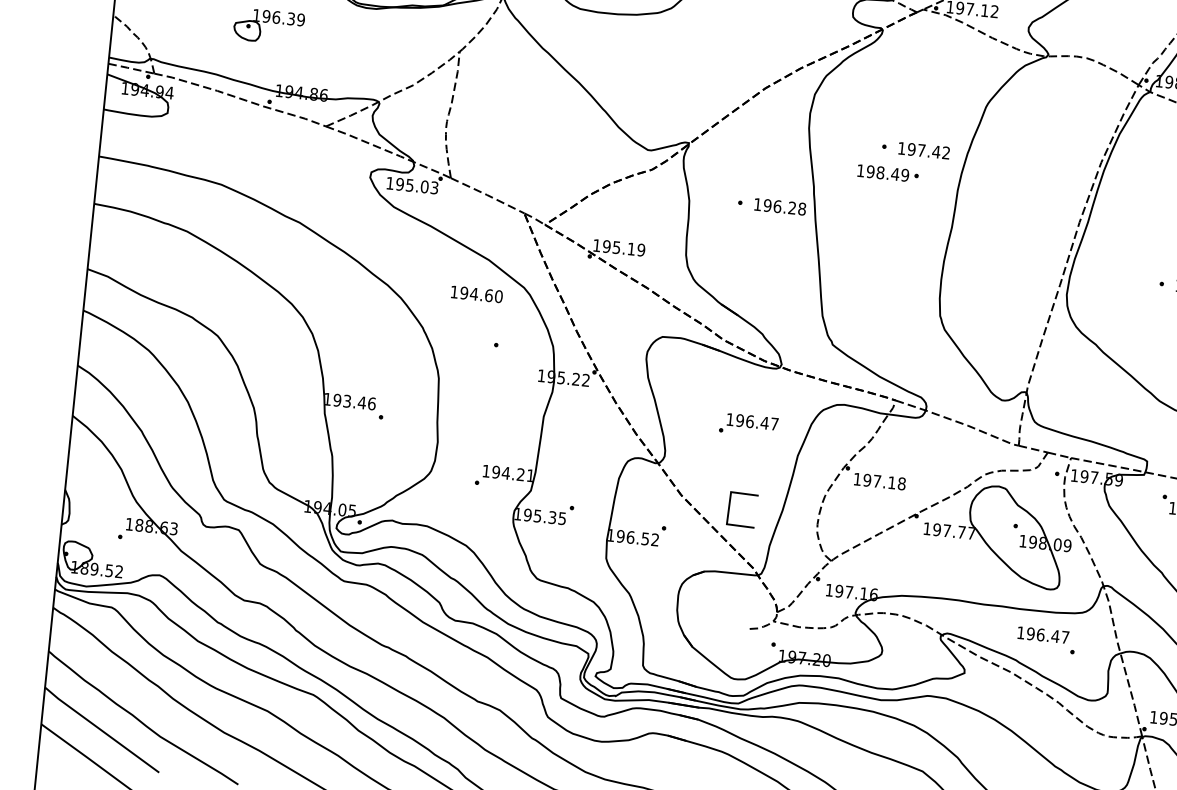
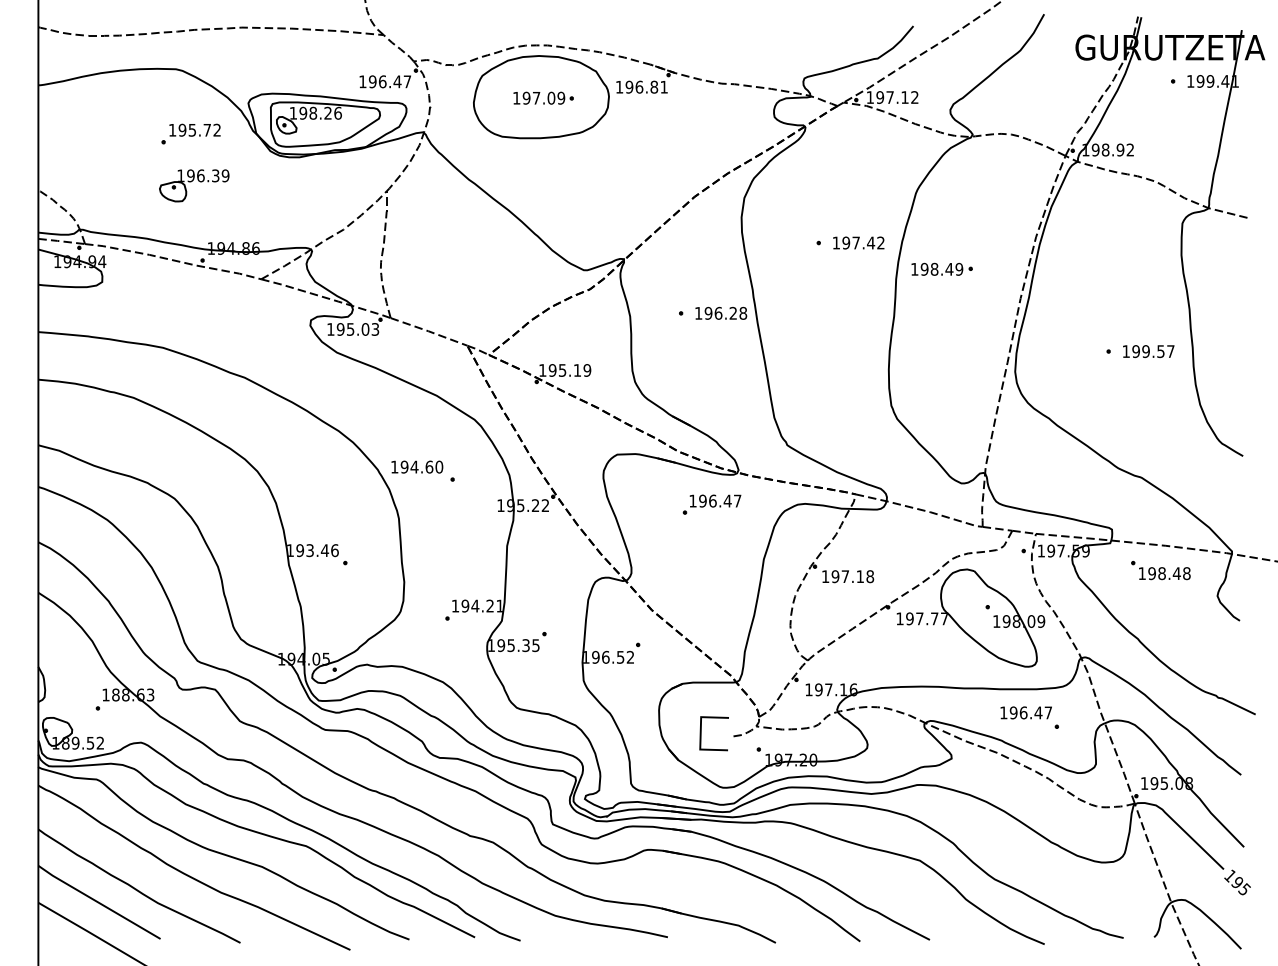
part: (887, 172) -> (941, 268), moved
text: (477, 293) -> (417, 466), moved
part: (748, 424) -> (711, 504), moved
line: (729, 508) -> (701, 733), moved

